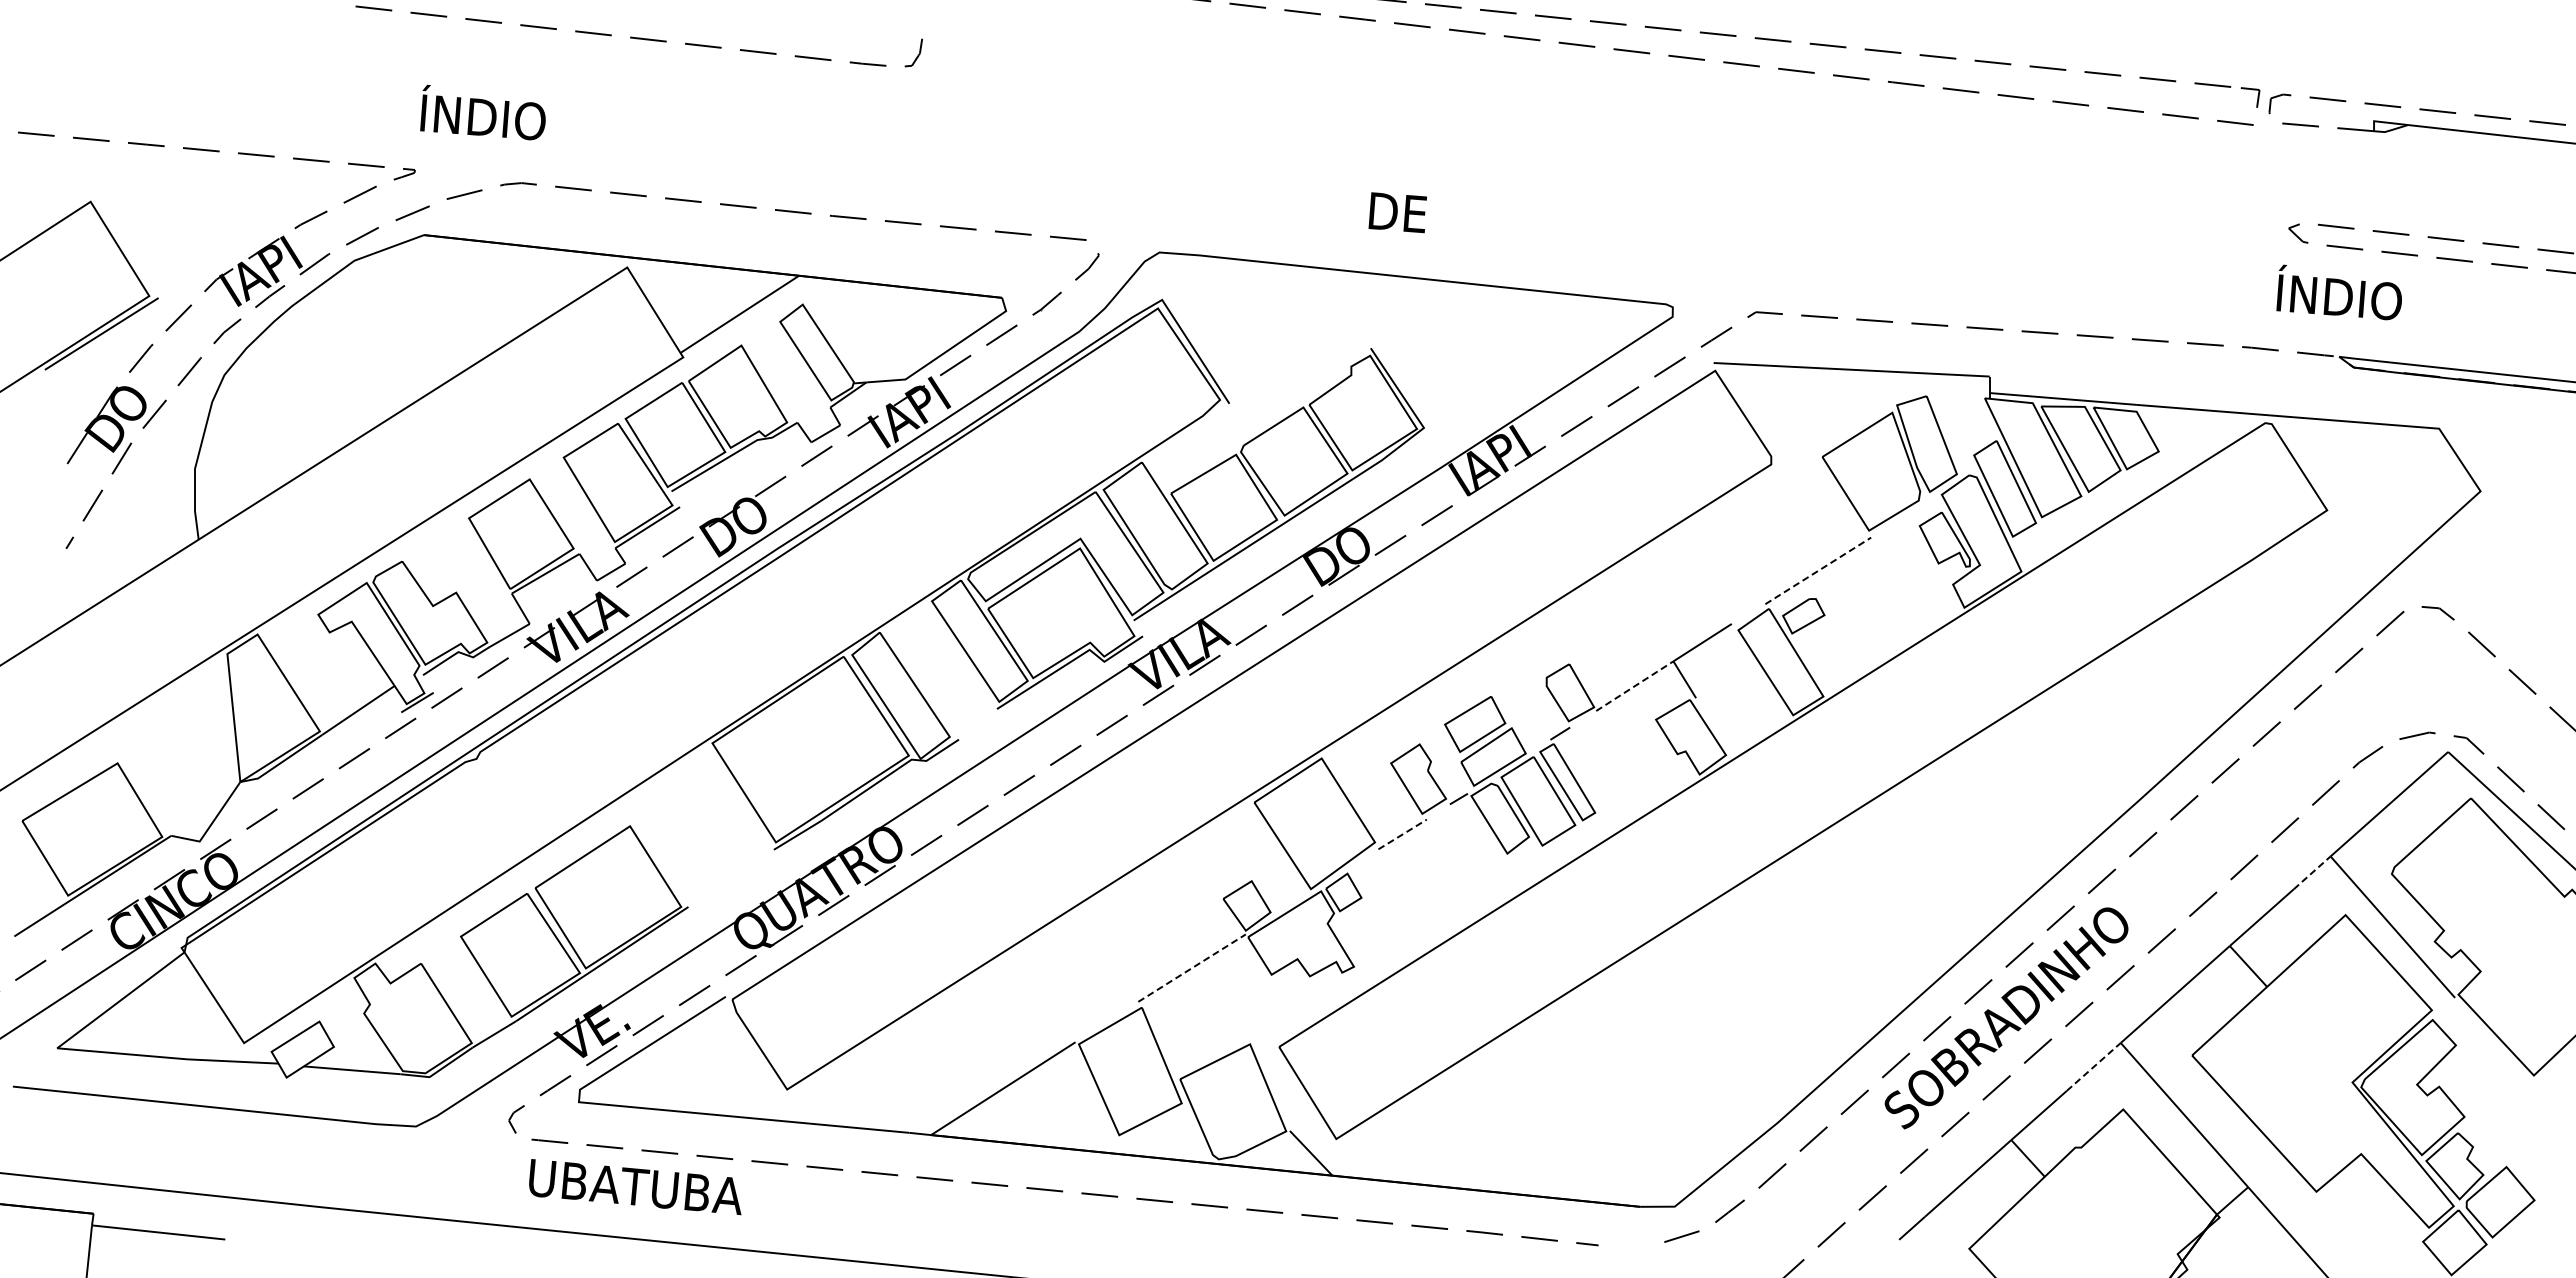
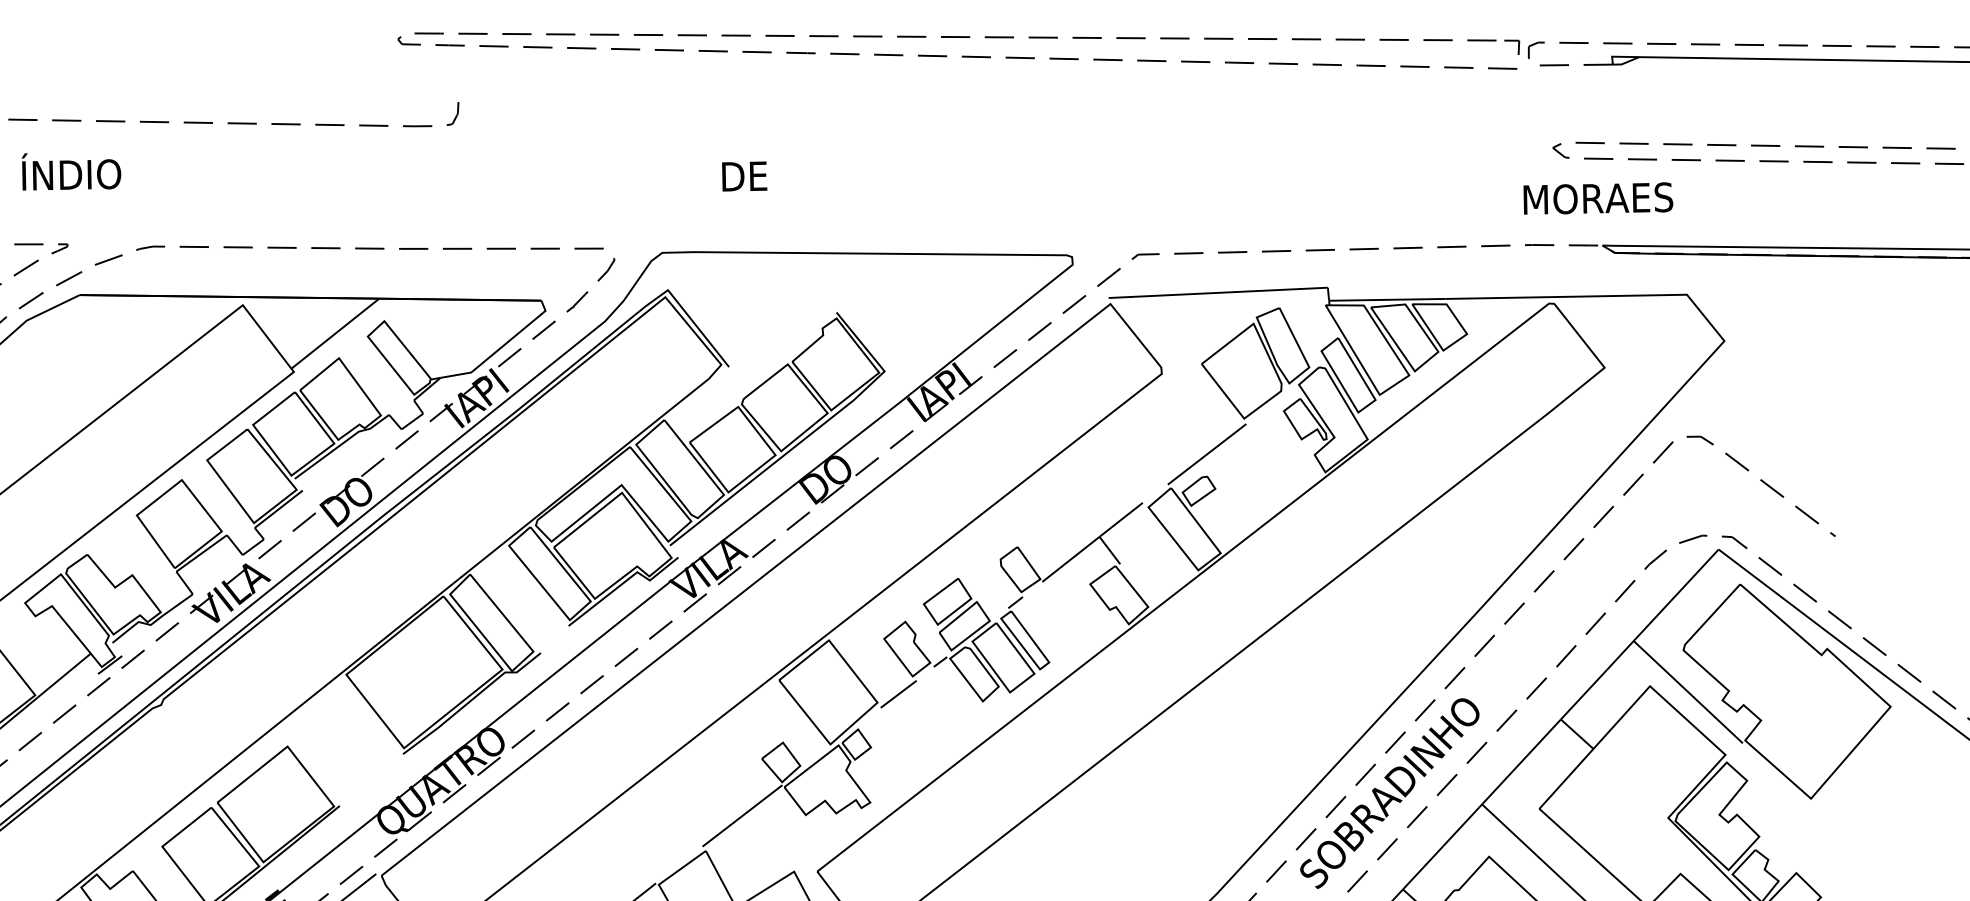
text: (482, 112) -> (70, 171), moved
text: (1397, 212) -> (744, 176), moved
text: (2338, 293) -> (1597, 195), ÍNDIO -> MORAES
line: (1818, 570) -> (1207, 454), dashed -> solid
line: (1634, 686) -> (1070, 559), dashed -> solid
line: (1403, 834) -> (899, 694), dashed -> solid
line: (2312, 872) -> (1620, 655), dashed -> solid
line: (1192, 967) -> (742, 815), dashed -> solid
line: (2094, 1066) -> (1463, 824), dashed -> solid

